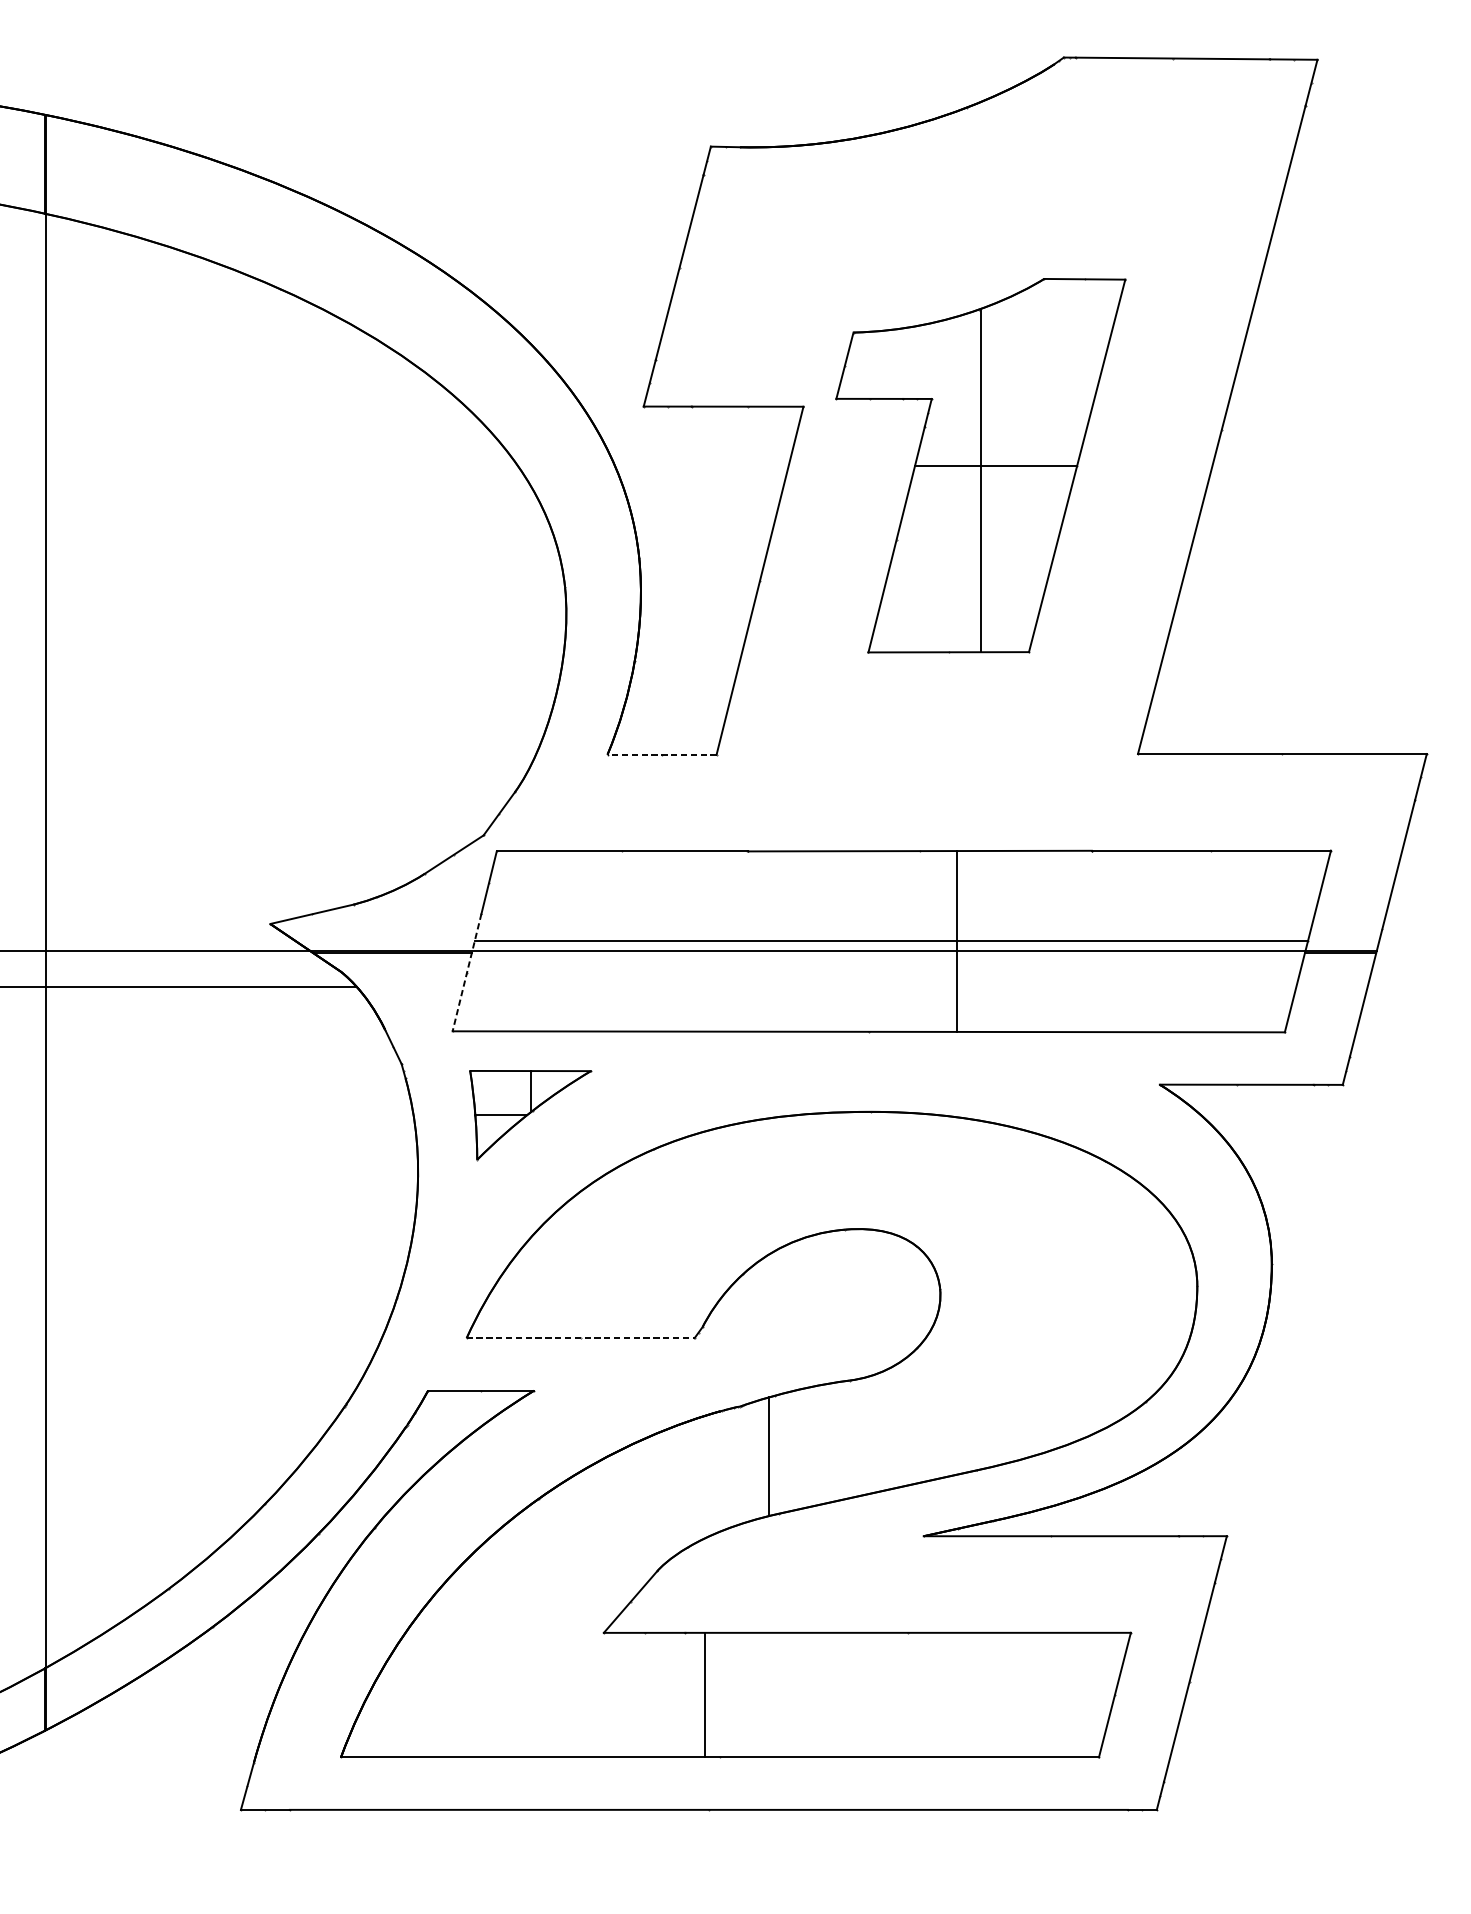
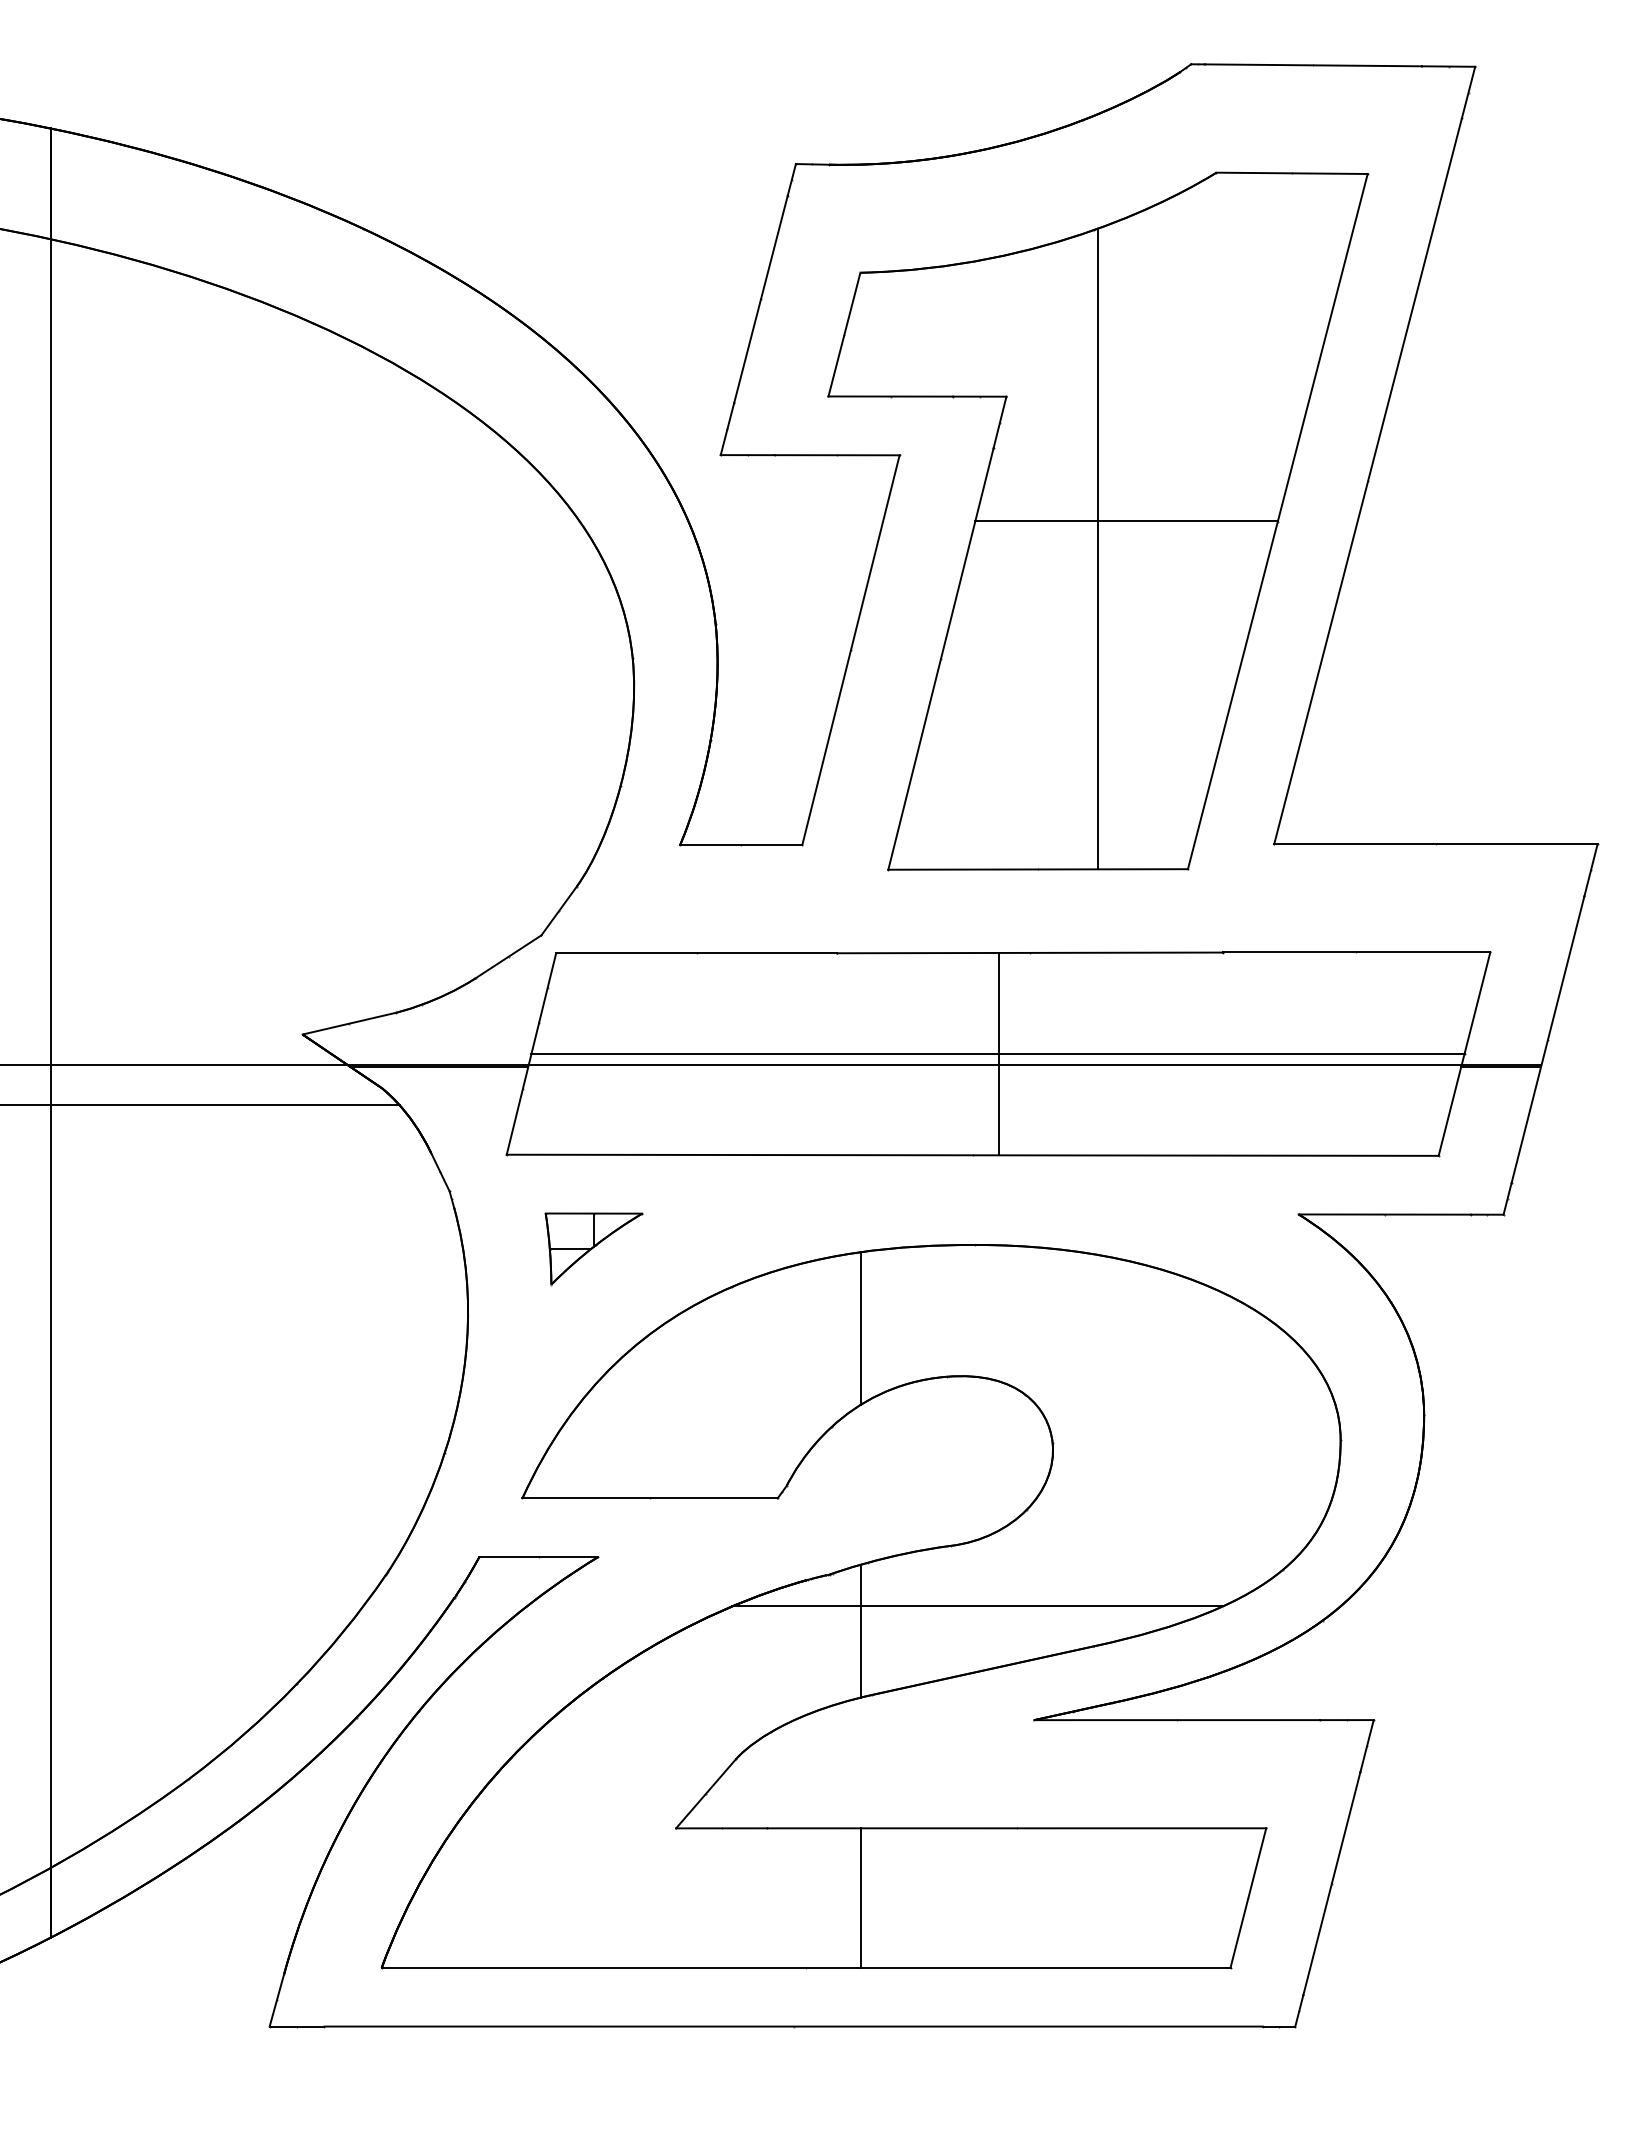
part: (981, 465) -> (1098, 521), size x1.67
line: (661, 754) -> (740, 844), dashed -> solid
line: (956, 940) -> (998, 1053), moved
line: (466, 972) -> (522, 1088), dashed -> solid
part: (530, 1115) -> (593, 1249), size x0.71
line: (769, 1186) -> (861, 1328), added
line: (581, 1338) -> (650, 1498), dashed -> solid
line: (873, 1434) -> (977, 1606), added
line: (705, 1694) -> (861, 1897), moved

